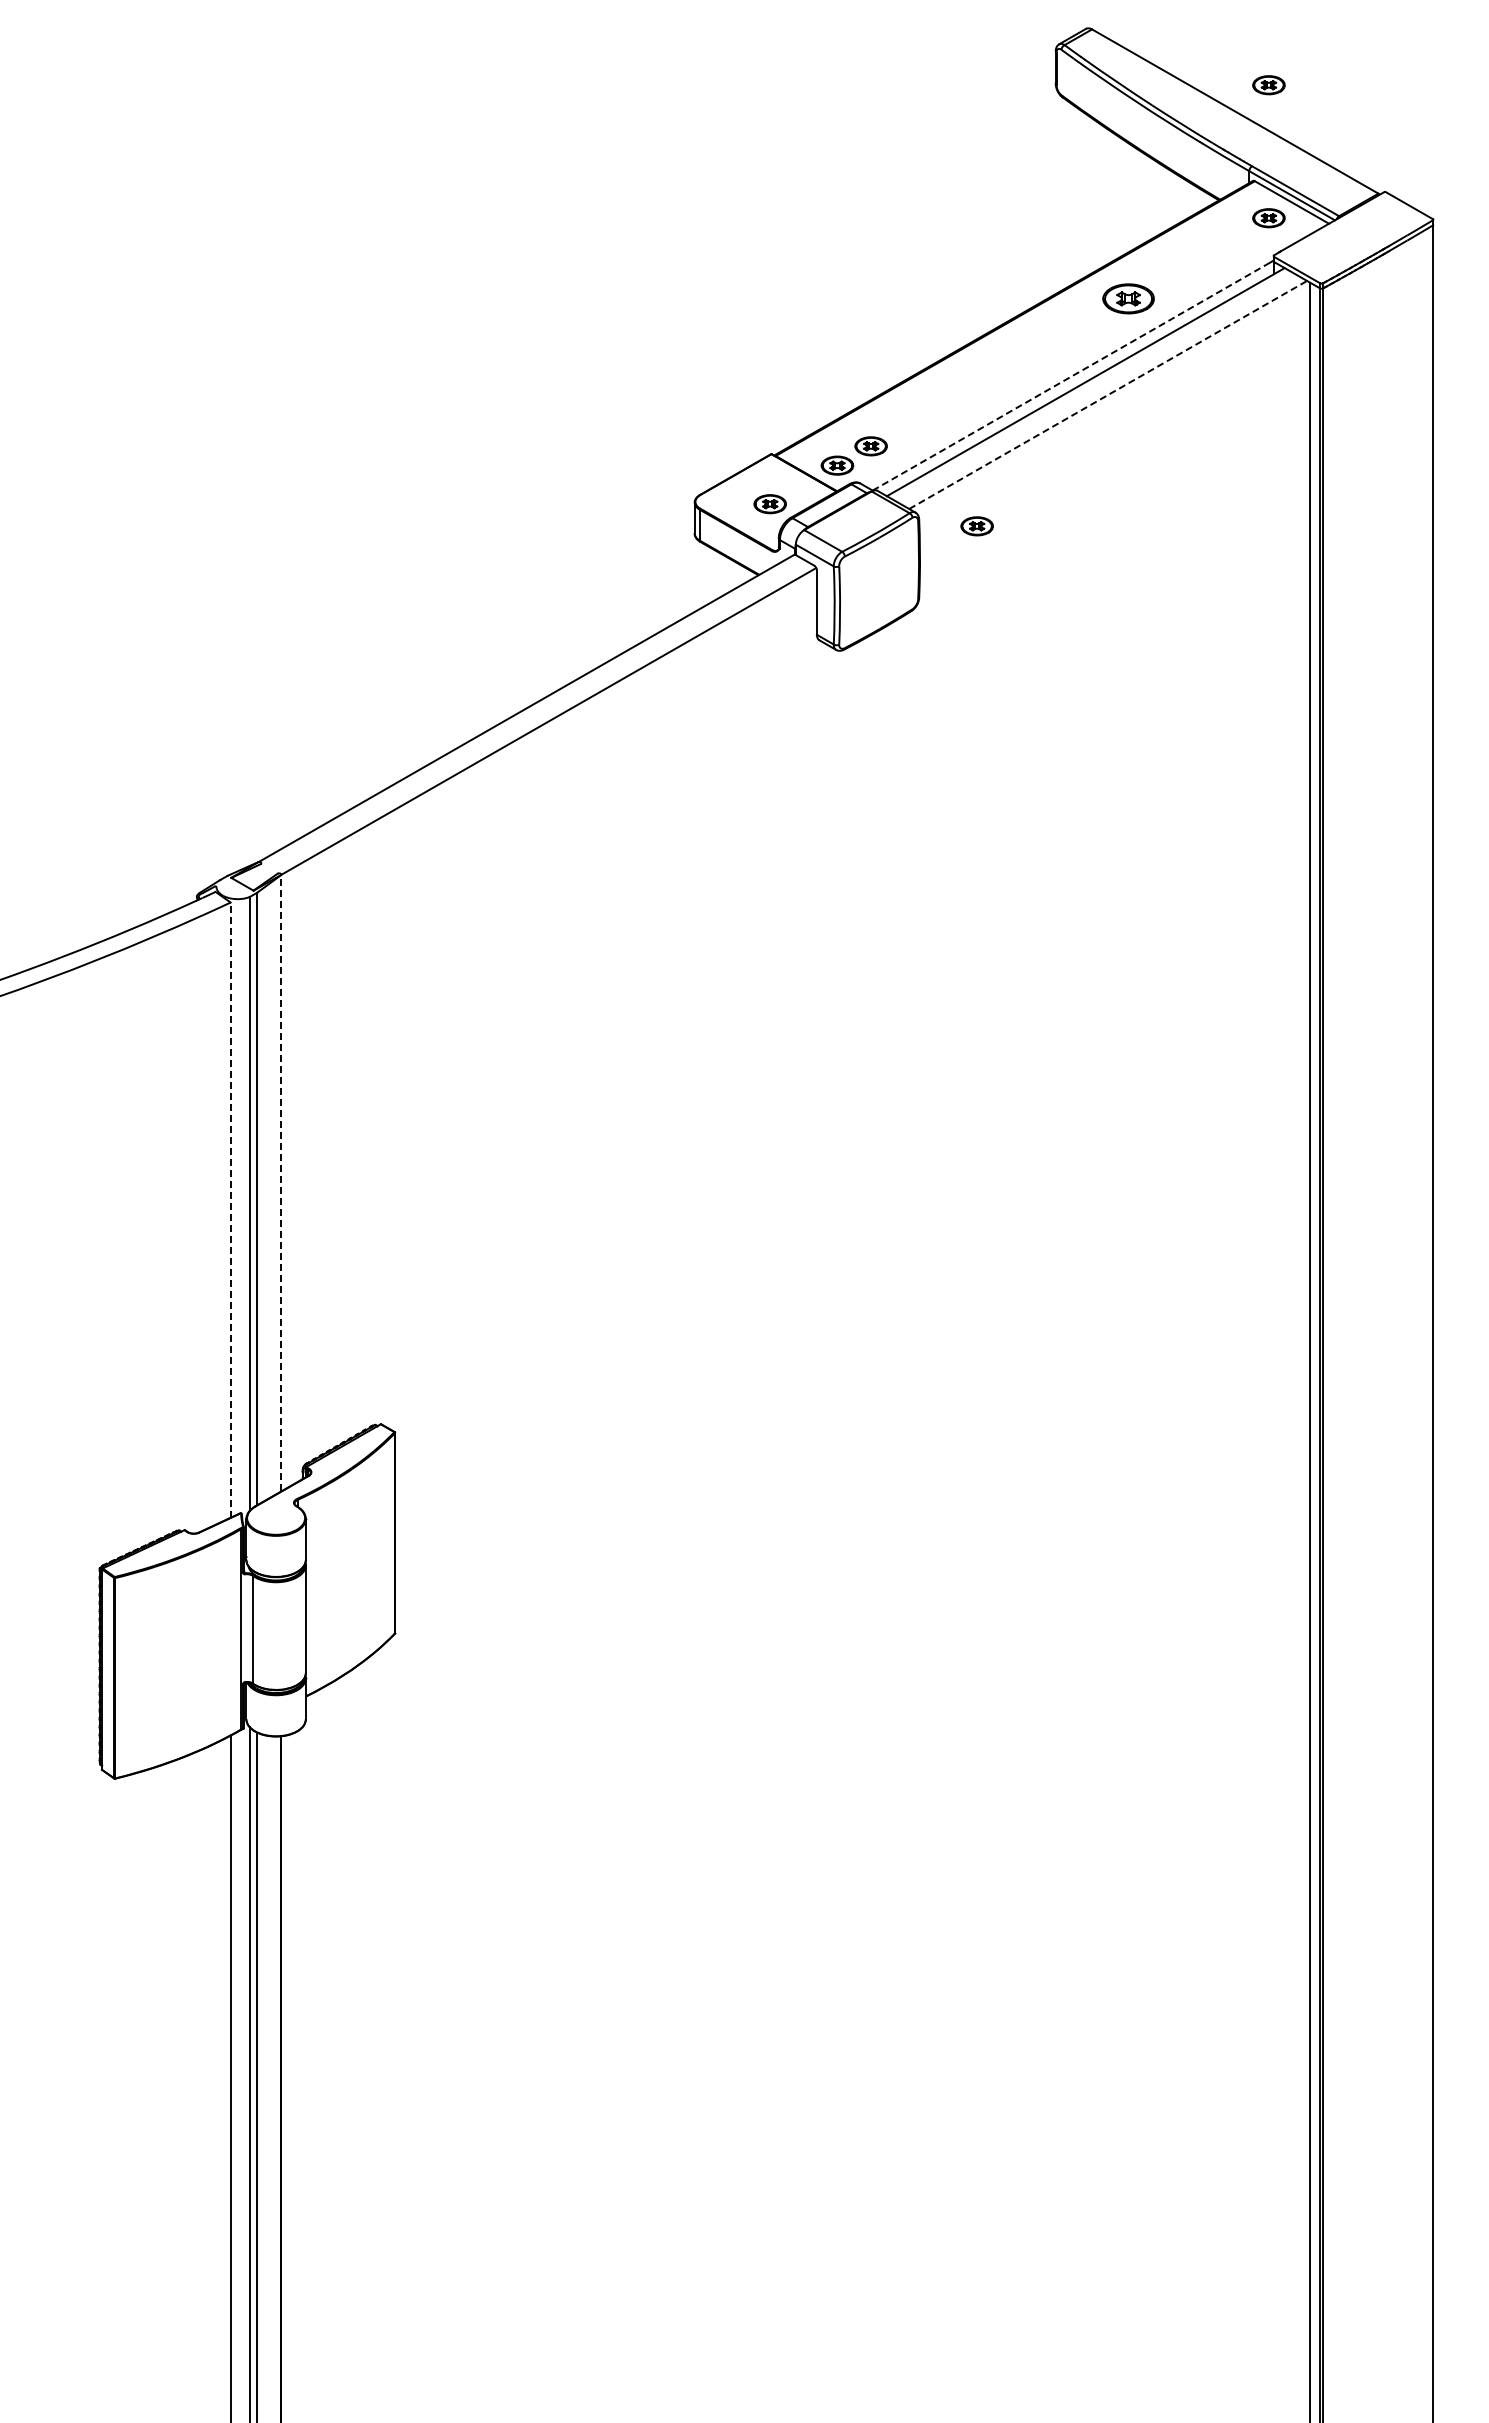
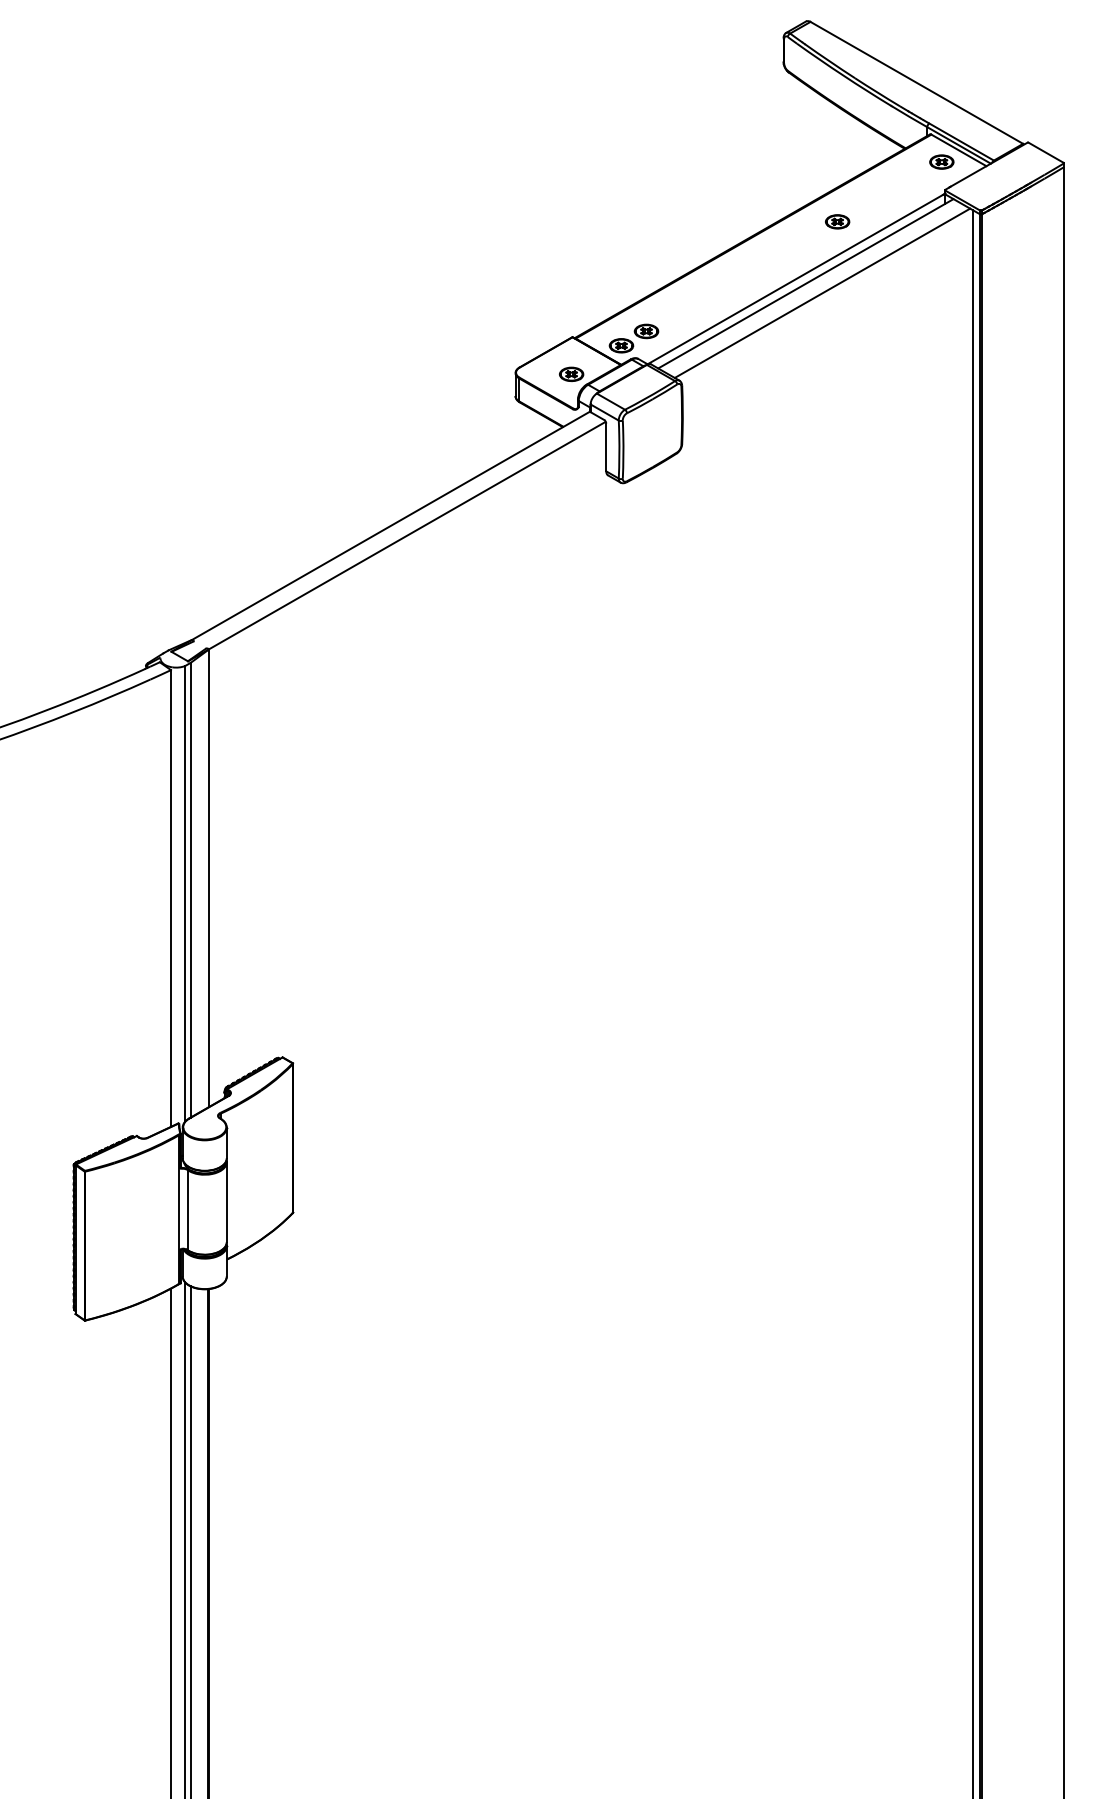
part: (1268, 85) -> (941, 63), removed
part: (1128, 298) -> (837, 221), size x0.62
line: (1073, 375) -> (796, 278), dashed -> solid
line: (1108, 394) -> (822, 292), dashed -> solid
part: (976, 526) -> (724, 390), removed
line: (281, 1182) -> (208, 877), dashed -> solid
line: (230, 1210) -> (170, 898), dashed -> solid

